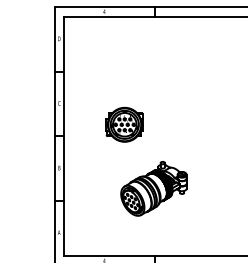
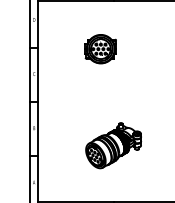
part: (124, 124) -> (100, 48), moved

